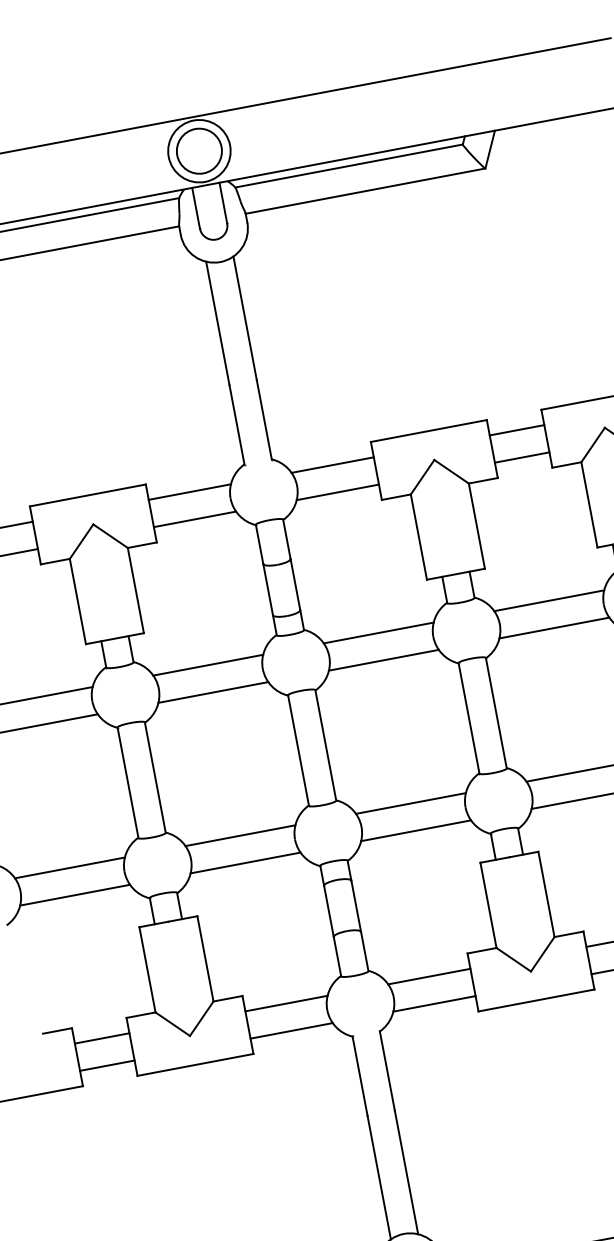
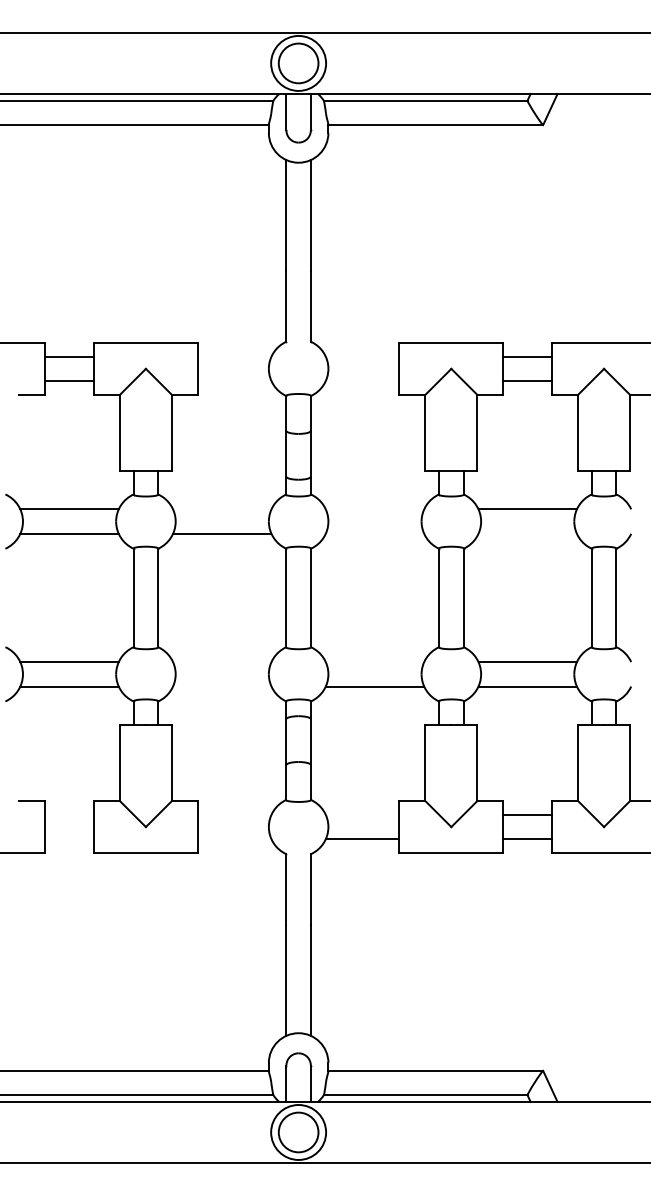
line: (332, 464) -> (362, 356), removed
line: (189, 491) -> (234, 356), removed
line: (337, 492) -> (362, 381), removed
line: (194, 519) -> (234, 381), removed
line: (554, 627) -> (527, 533), removed
line: (378, 633) -> (374, 509), removed
line: (383, 660) -> (374, 533), removed
line: (208, 665) -> (222, 509), removed
line: (410, 804) -> (374, 662), removed
line: (240, 836) -> (222, 662), removed
line: (245, 862) -> (222, 686), removed
line: (429, 976) -> (362, 814), removed
line: (286, 1003) -> (234, 814), removed
line: (291, 1031) -> (234, 839), removed
line: (102, 1038) -> (69, 814), removed
line: (107, 1065) -> (69, 839), removed

